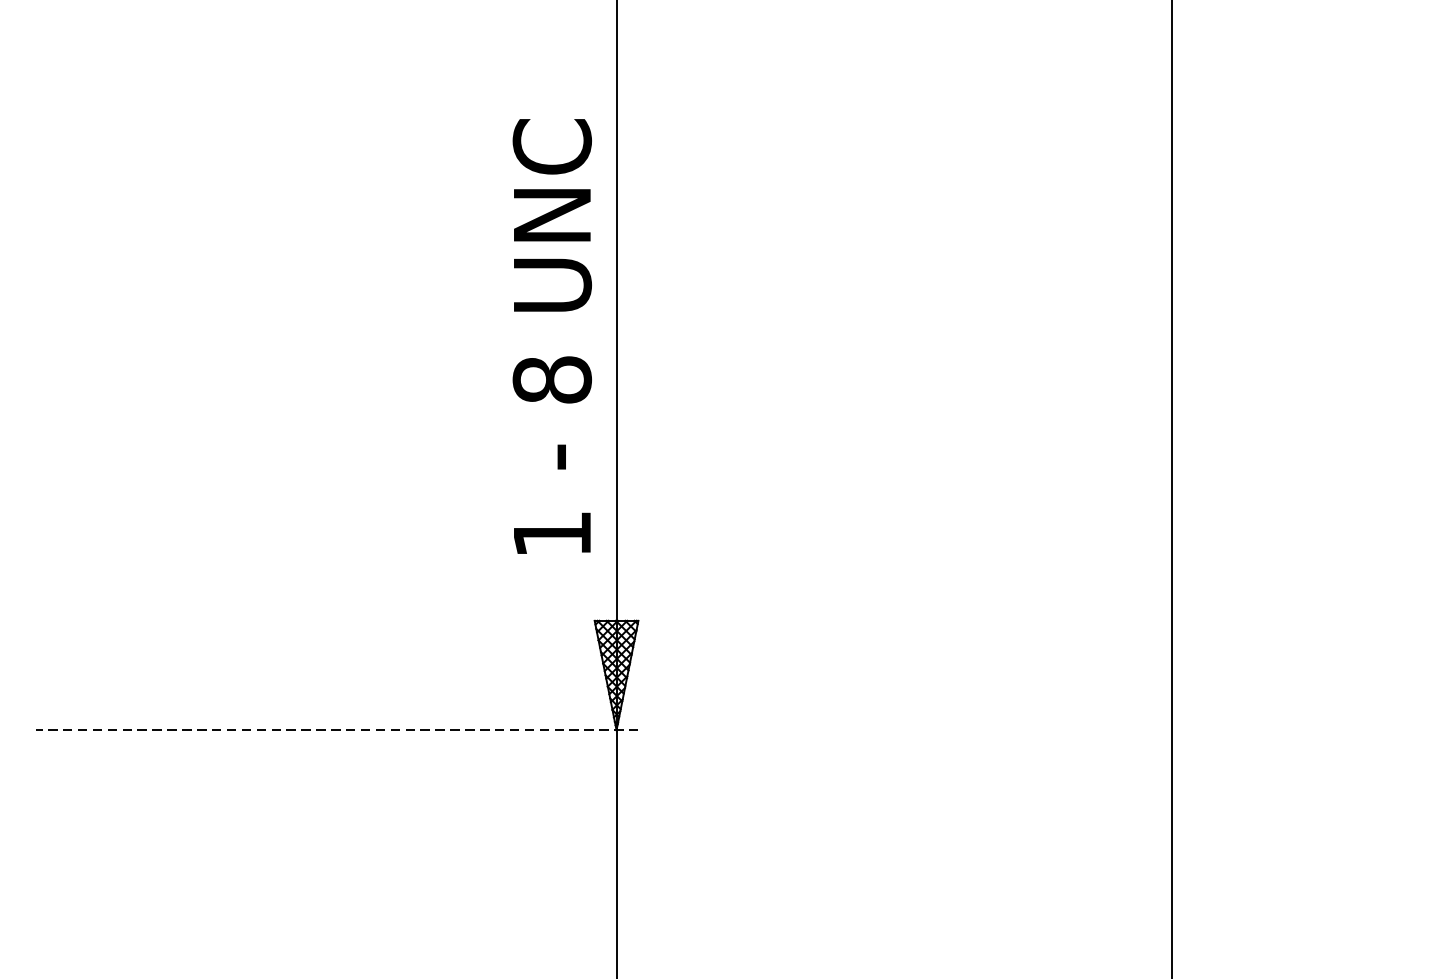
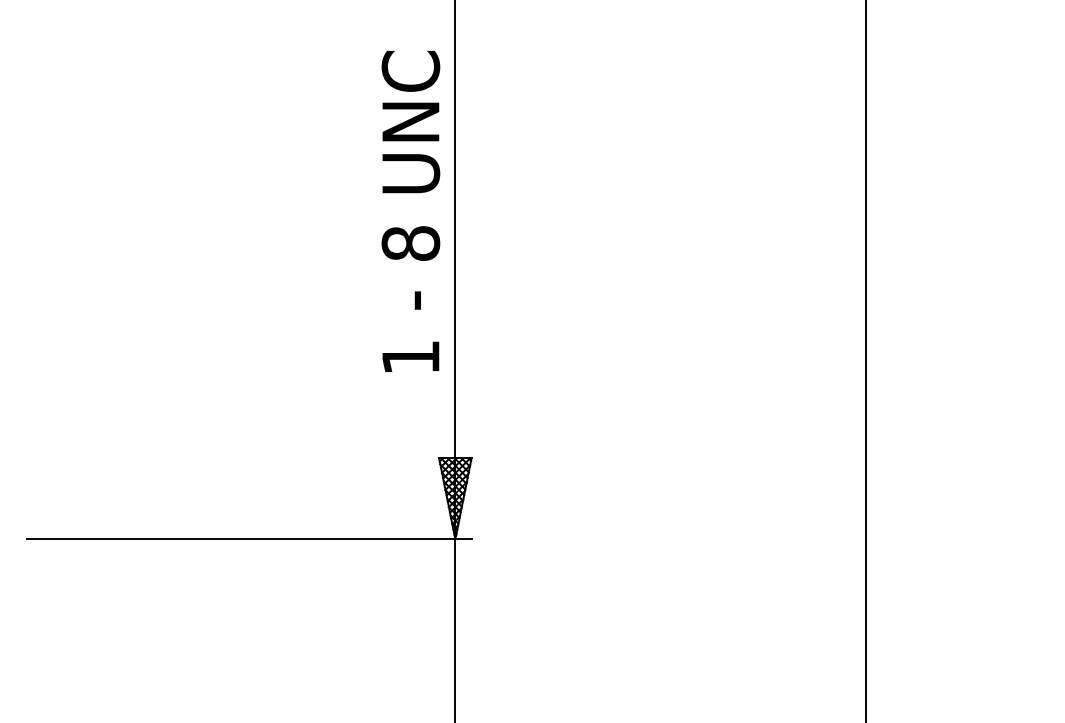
text: (551, 336) -> (410, 211), moved
line: (336, 730) -> (248, 539), dashed -> solid

